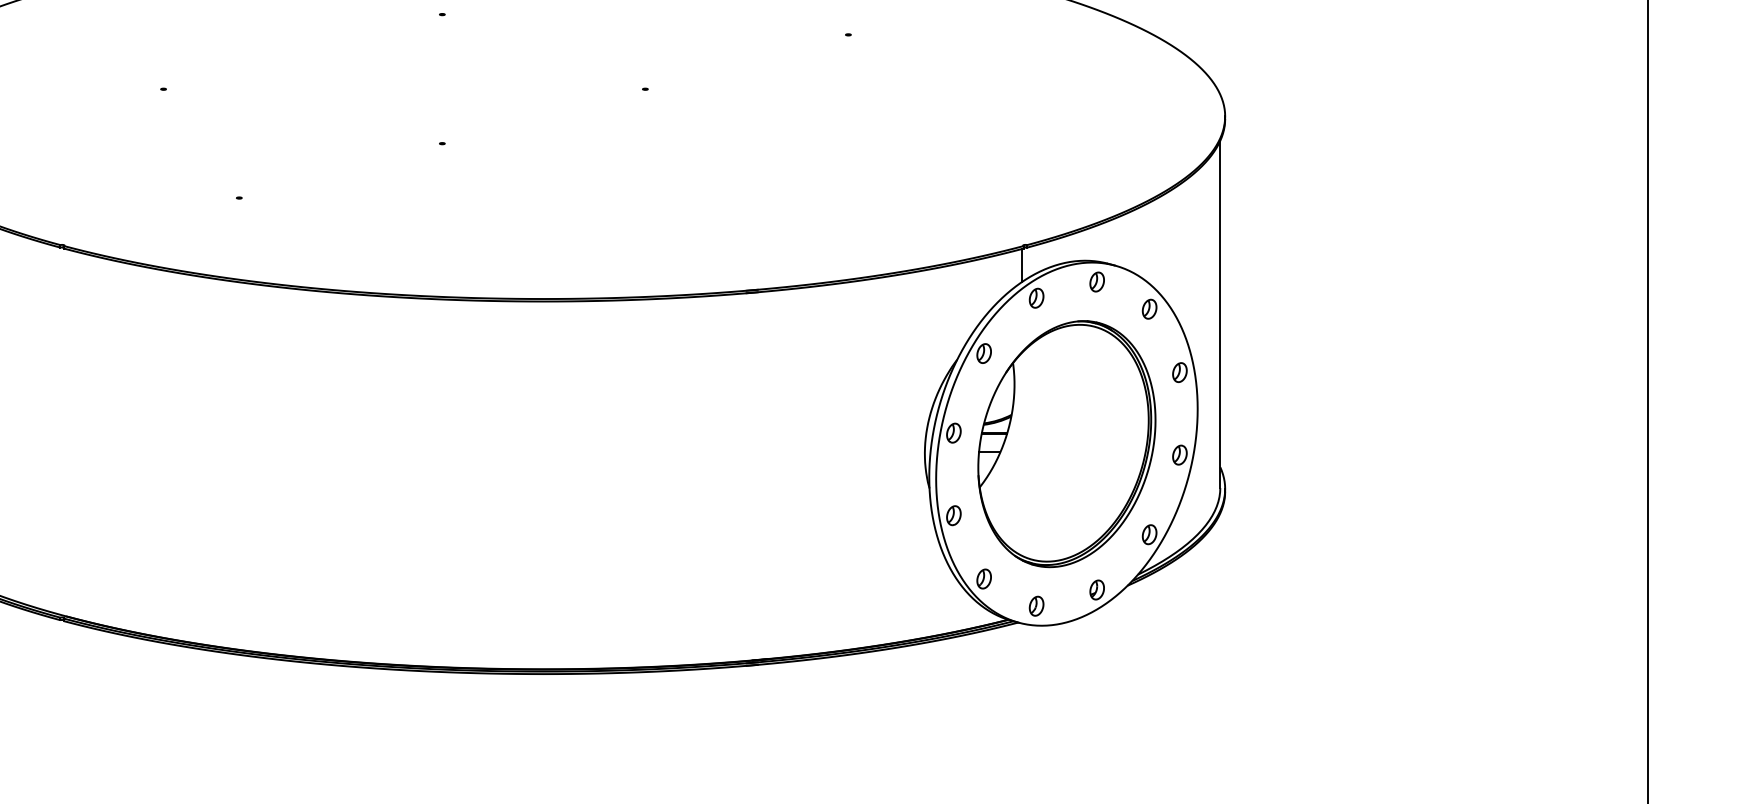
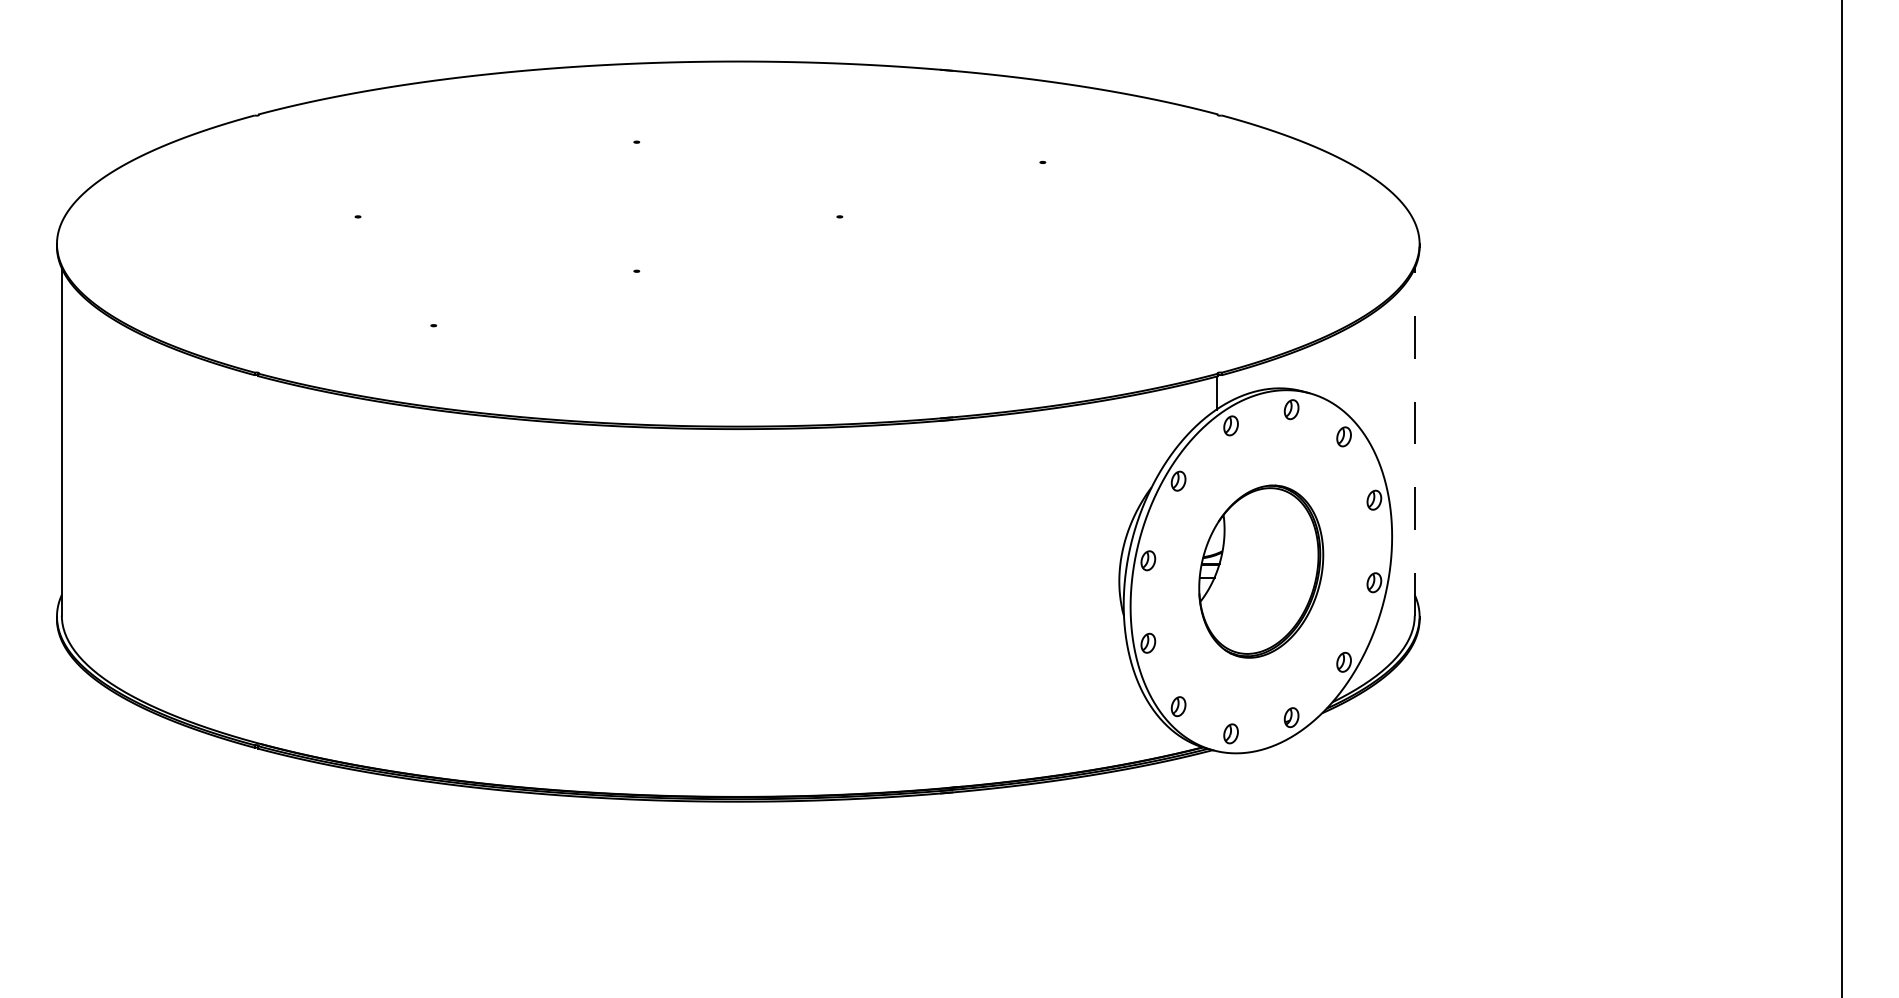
line: (1220, 314) -> (1414, 442), solid -> dashed
part: (1066, 443) -> (1260, 571), size x0.7

